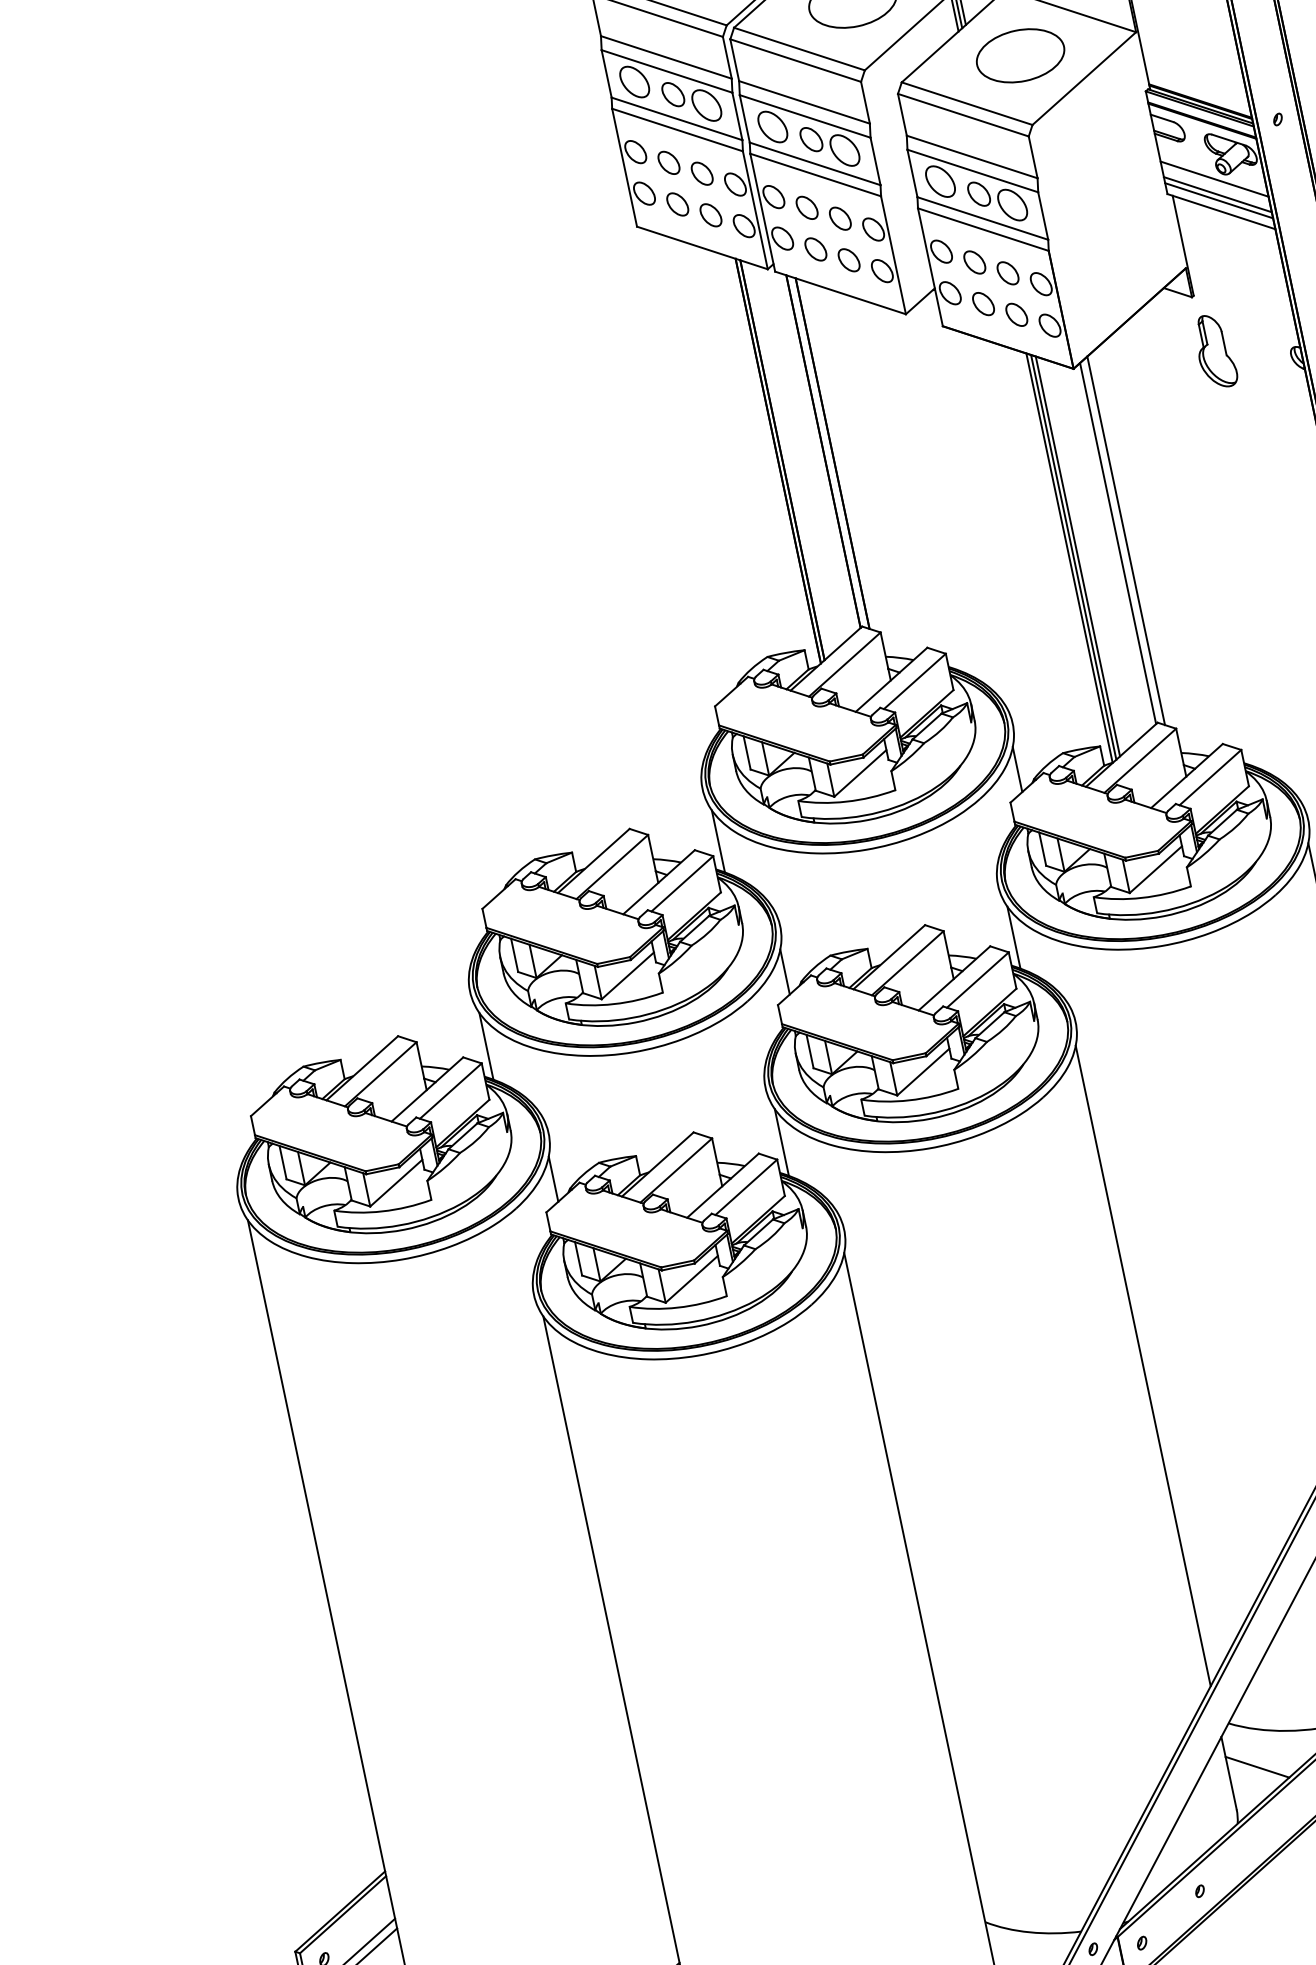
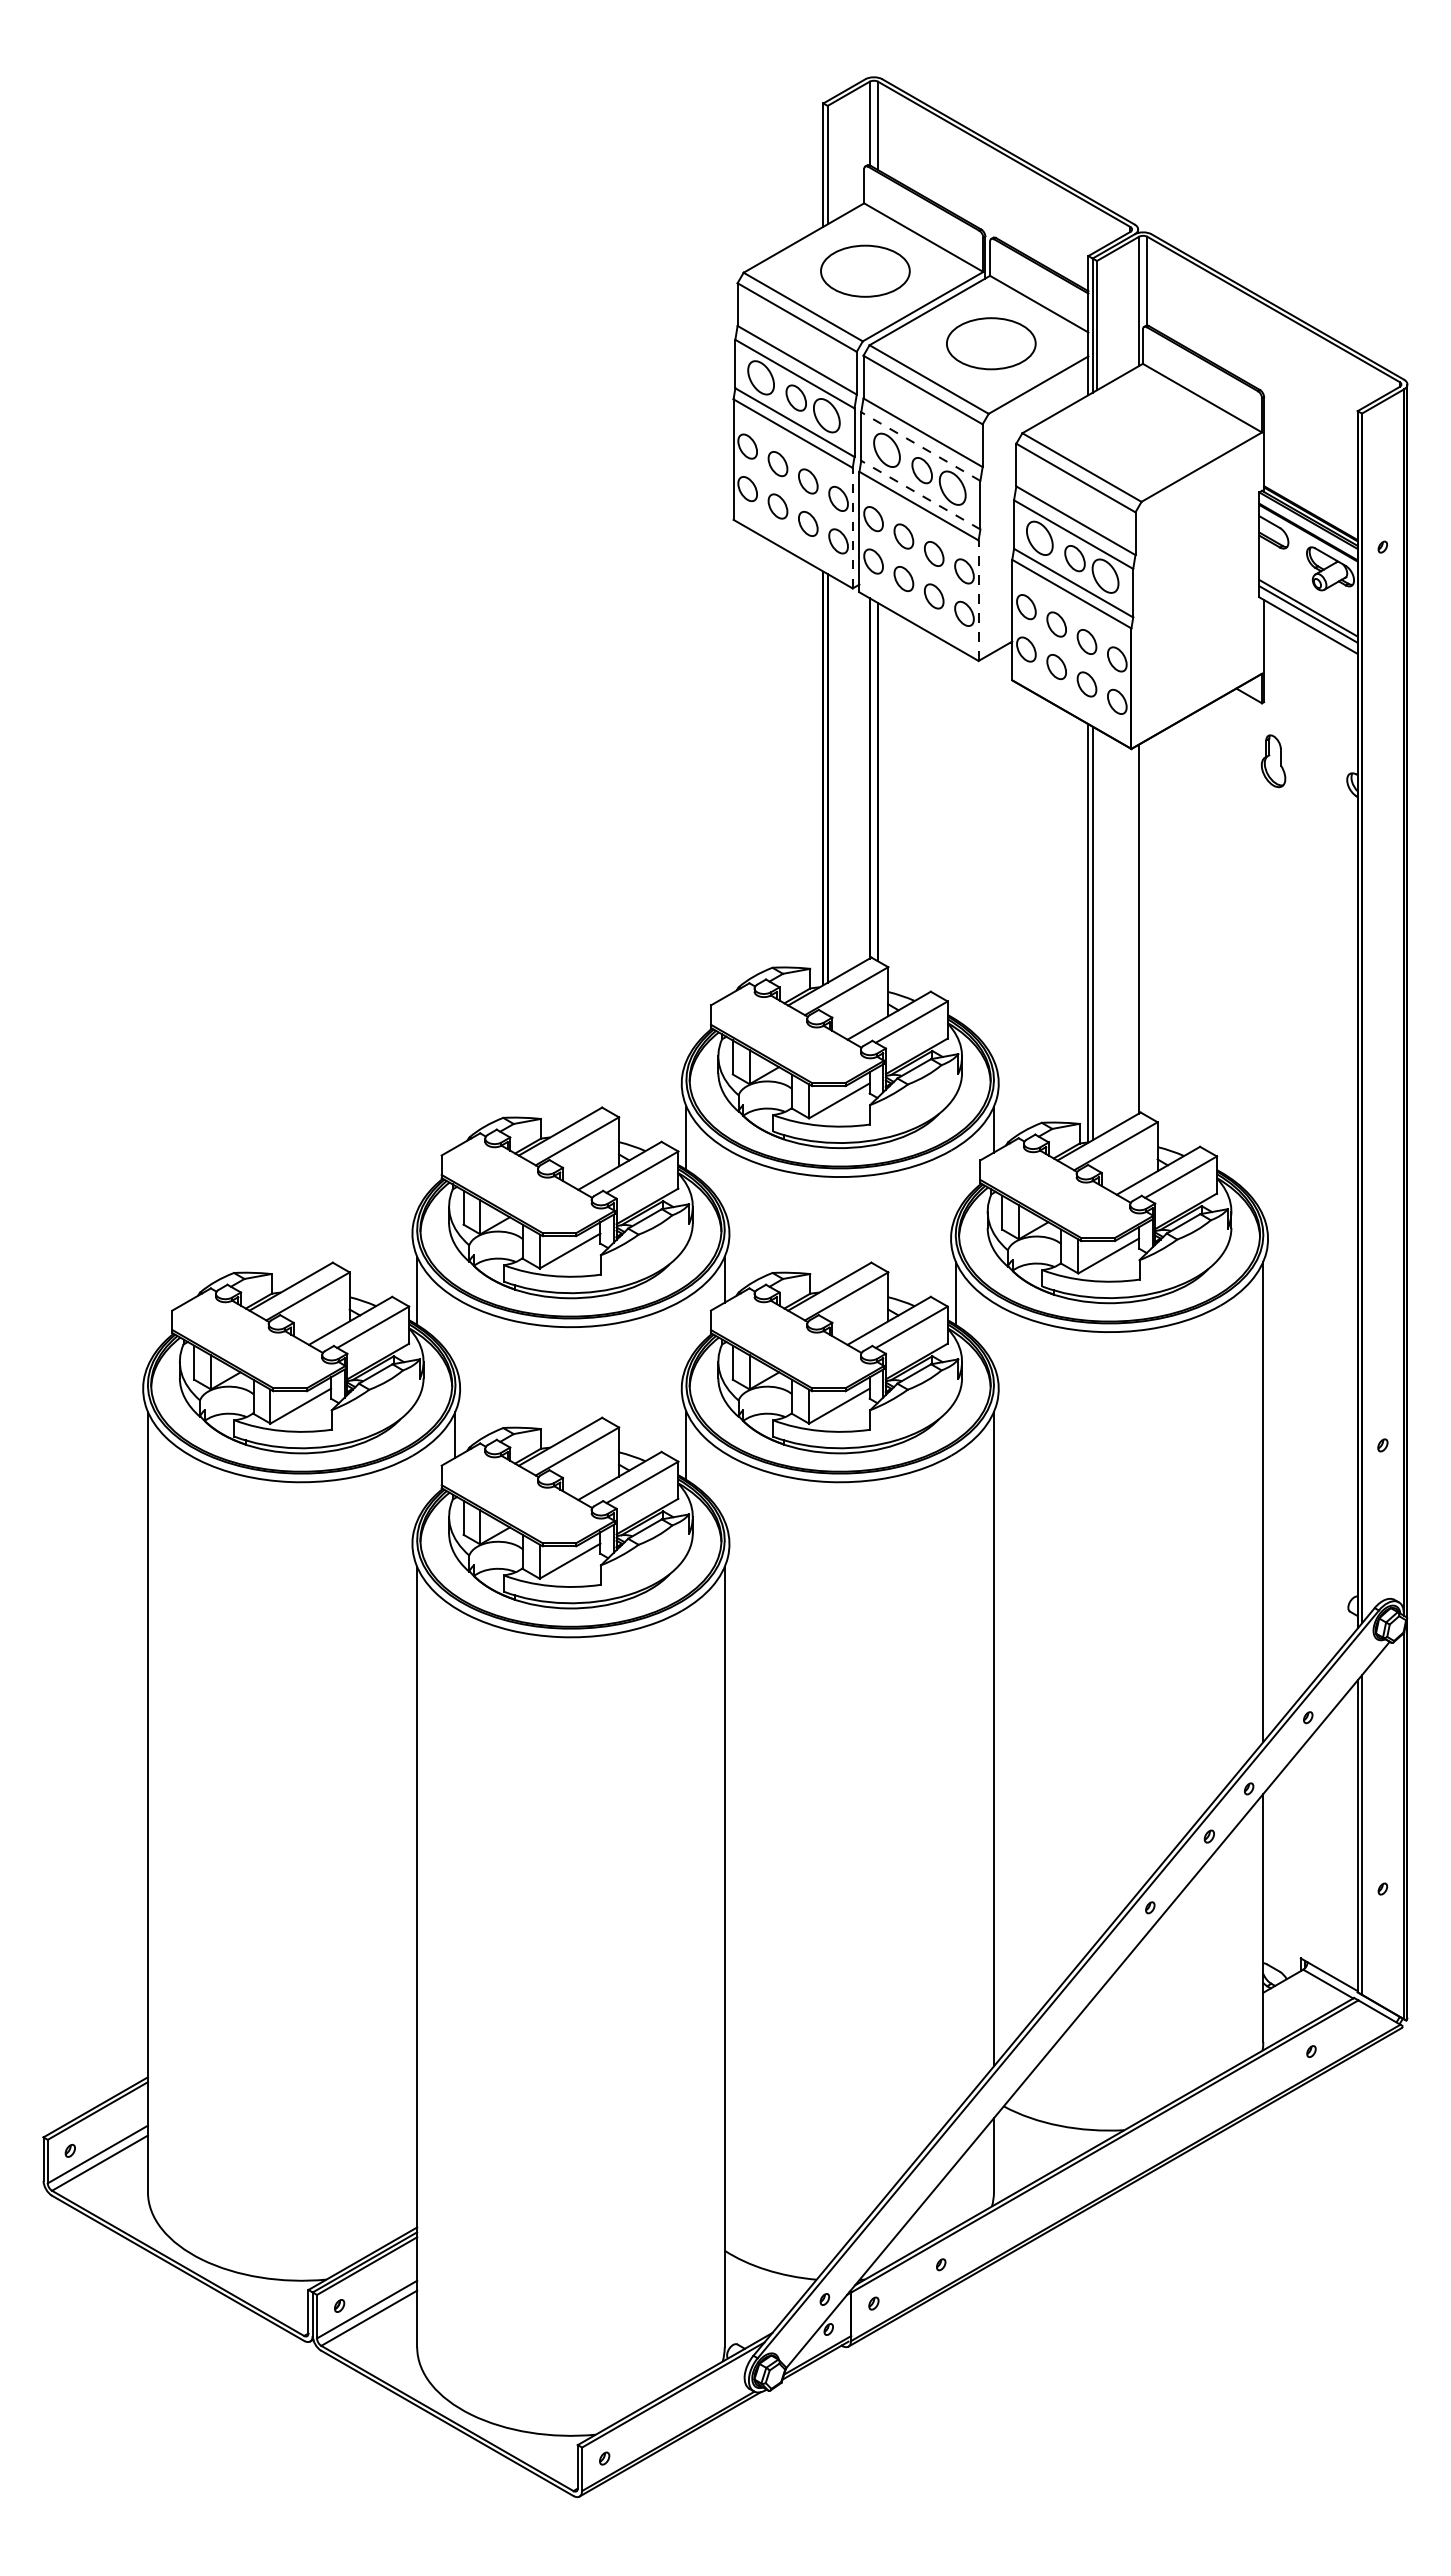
part: (1019, 55) -> (1143, 431), removed
line: (804, 116) -> (920, 446), solid -> dashed
line: (814, 164) -> (920, 495), solid -> dashed
line: (1214, 179) -> (1308, 592), removed
line: (754, 209) -> (852, 527), solid -> dashed
line: (893, 255) -> (978, 600), solid -> dashed
part: (1215, 351) -> (1273, 761), size x0.7
line: (1126, 540) -> (1147, 927), removed
line: (1077, 556) -> (1096, 933), removed
line: (1256, 1766) -> (1022, 2154), removed

